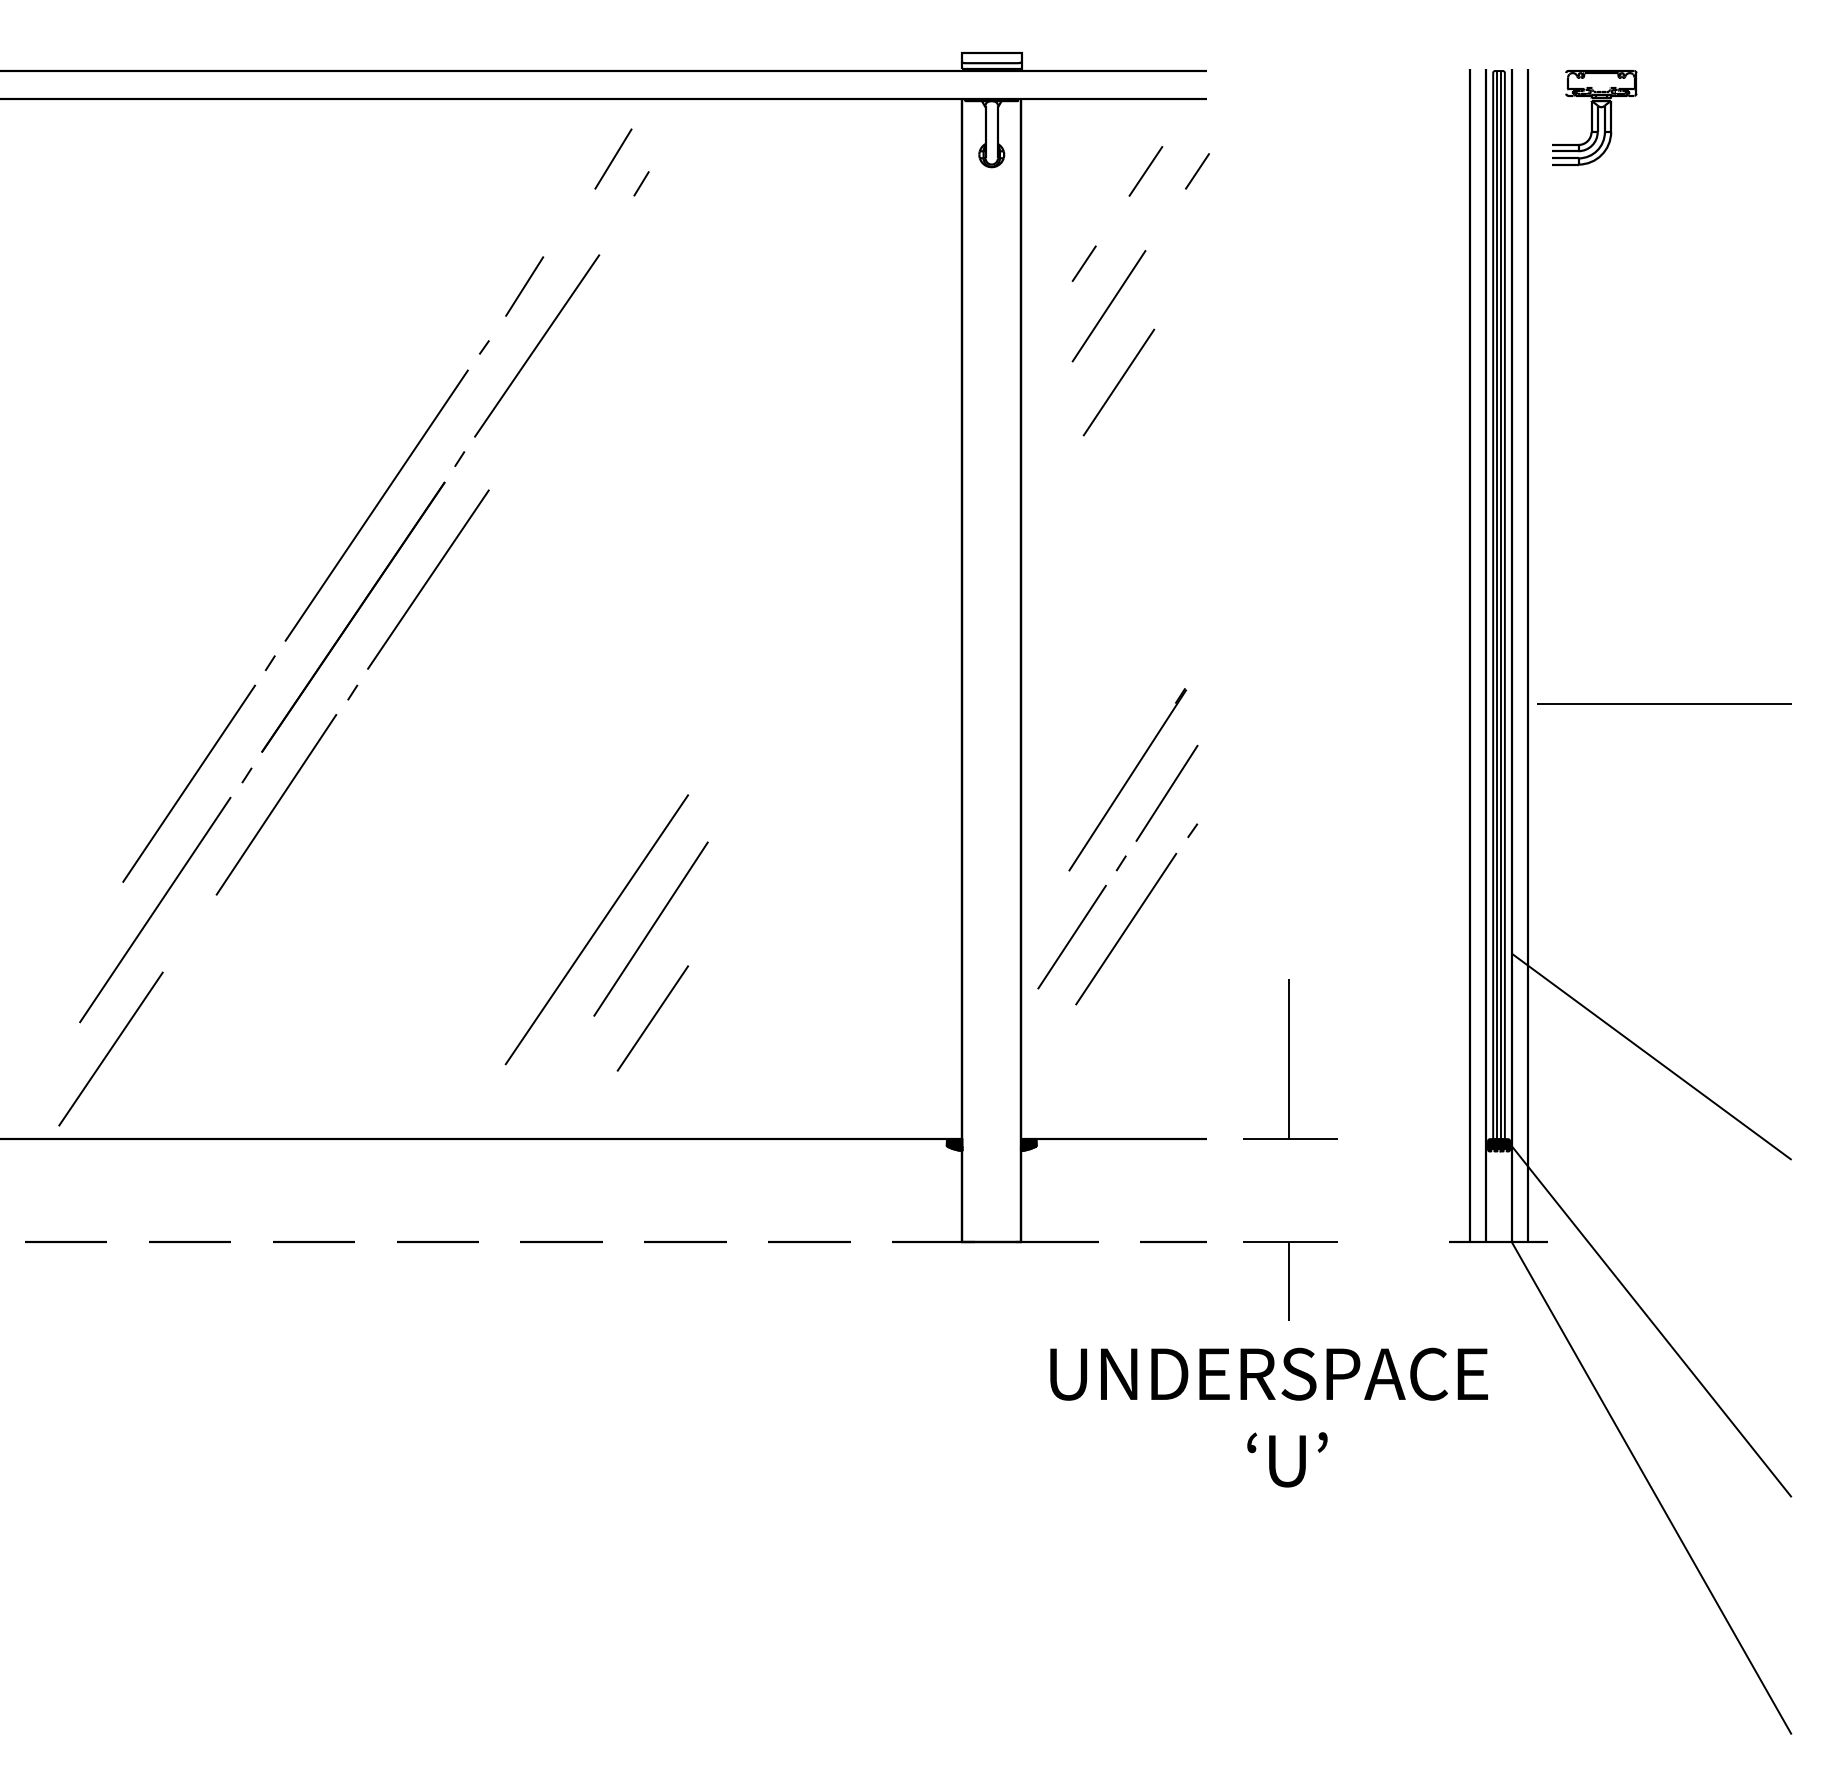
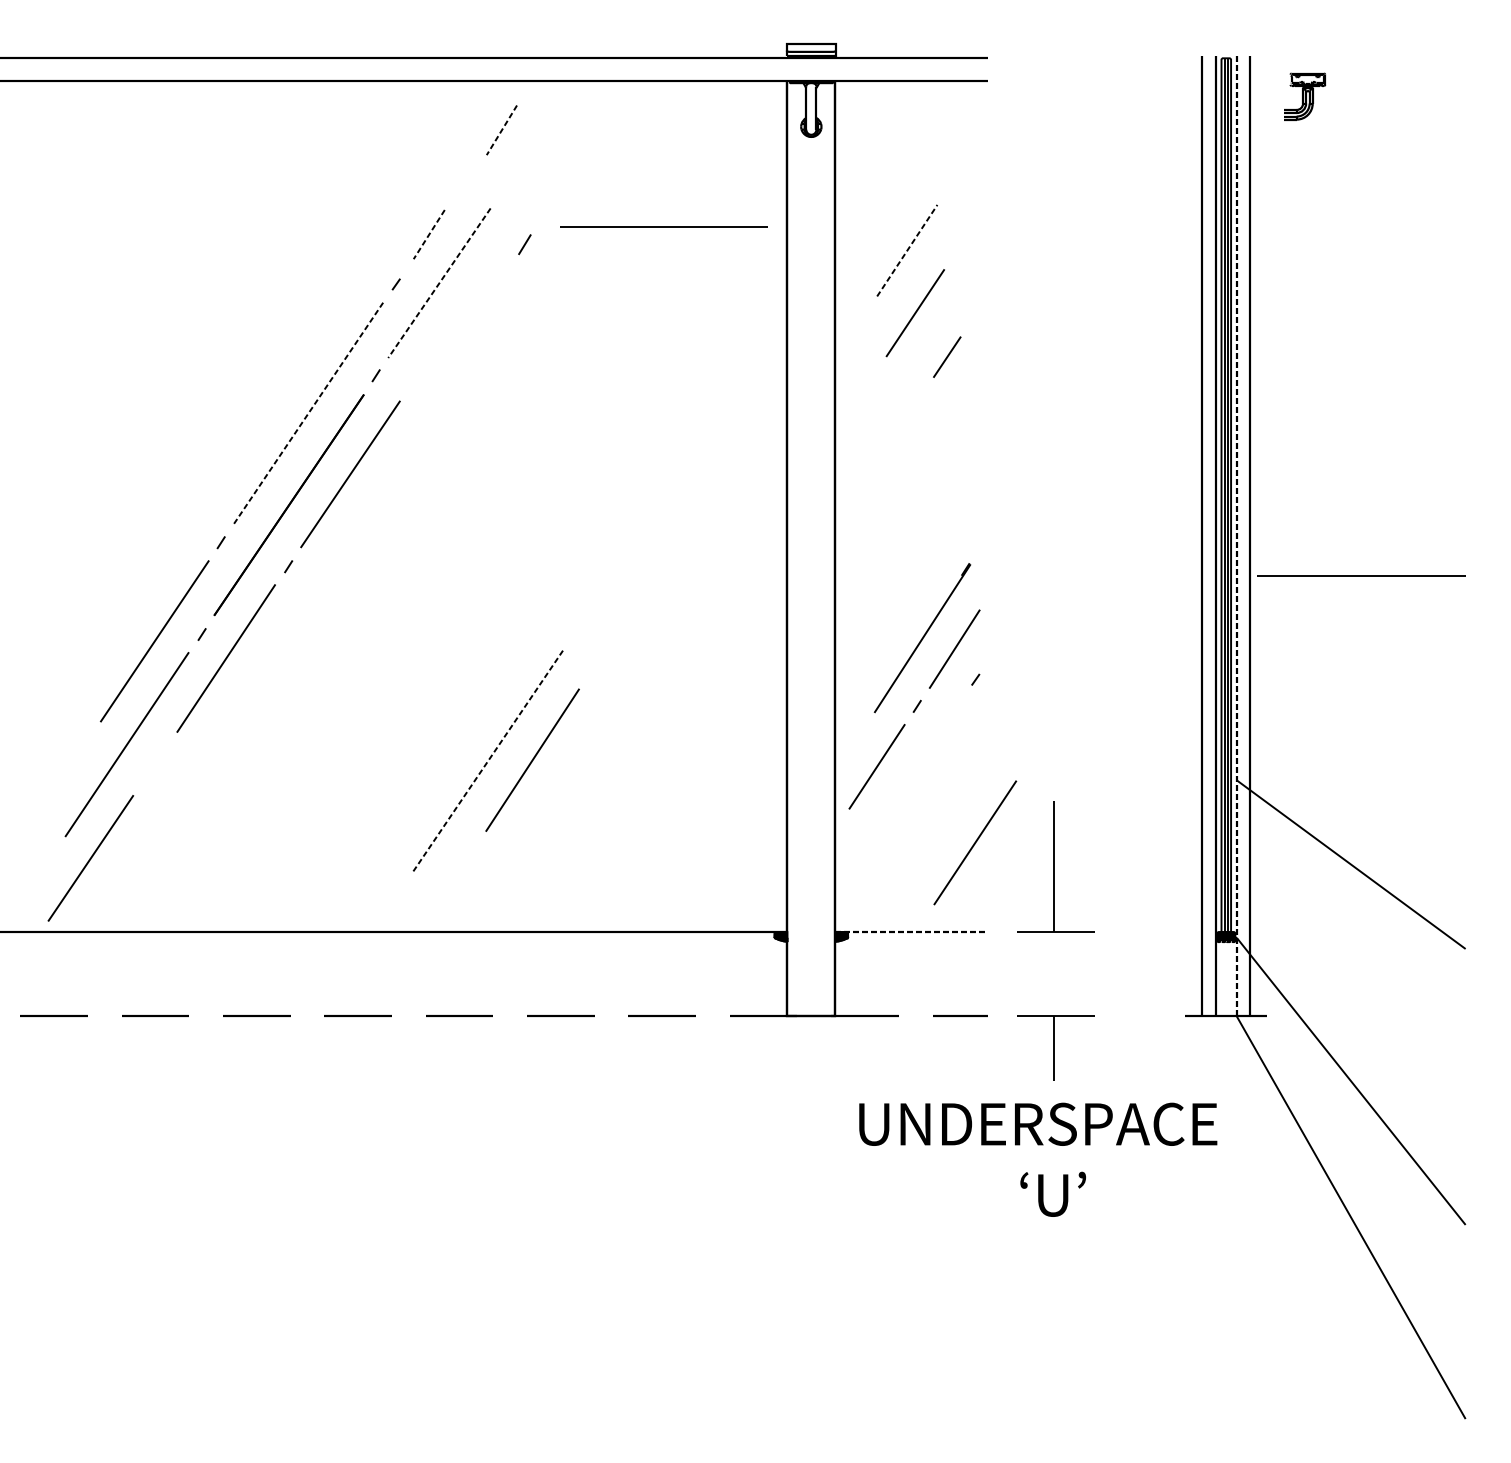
part: (1594, 117) -> (1304, 96), size x0.6
line: (613, 159) -> (501, 130), solid -> dashed
line: (1145, 171) -> (946, 357), moved
line: (1197, 171) -> (979, 140), removed
line: (641, 183) -> (524, 244), moved
line: (1083, 263) -> (886, 215), removed
line: (811, 276) -> (663, 226), added
line: (524, 286) -> (429, 234), solid -> dashed
line: (1109, 306) -> (907, 250), solid -> dashed
line: (537, 345) -> (439, 282), solid -> dashed
line: (376, 505) -> (308, 413), solid -> dashed
line: (1511, 655) -> (1236, 536), solid -> dashed
line: (597, 929) -> (488, 760), solid -> dashed
line: (1126, 929) -> (975, 843), moved
line: (652, 1018) -> (533, 833), removed
line: (1114, 1139) -> (911, 932), solid -> dashed

